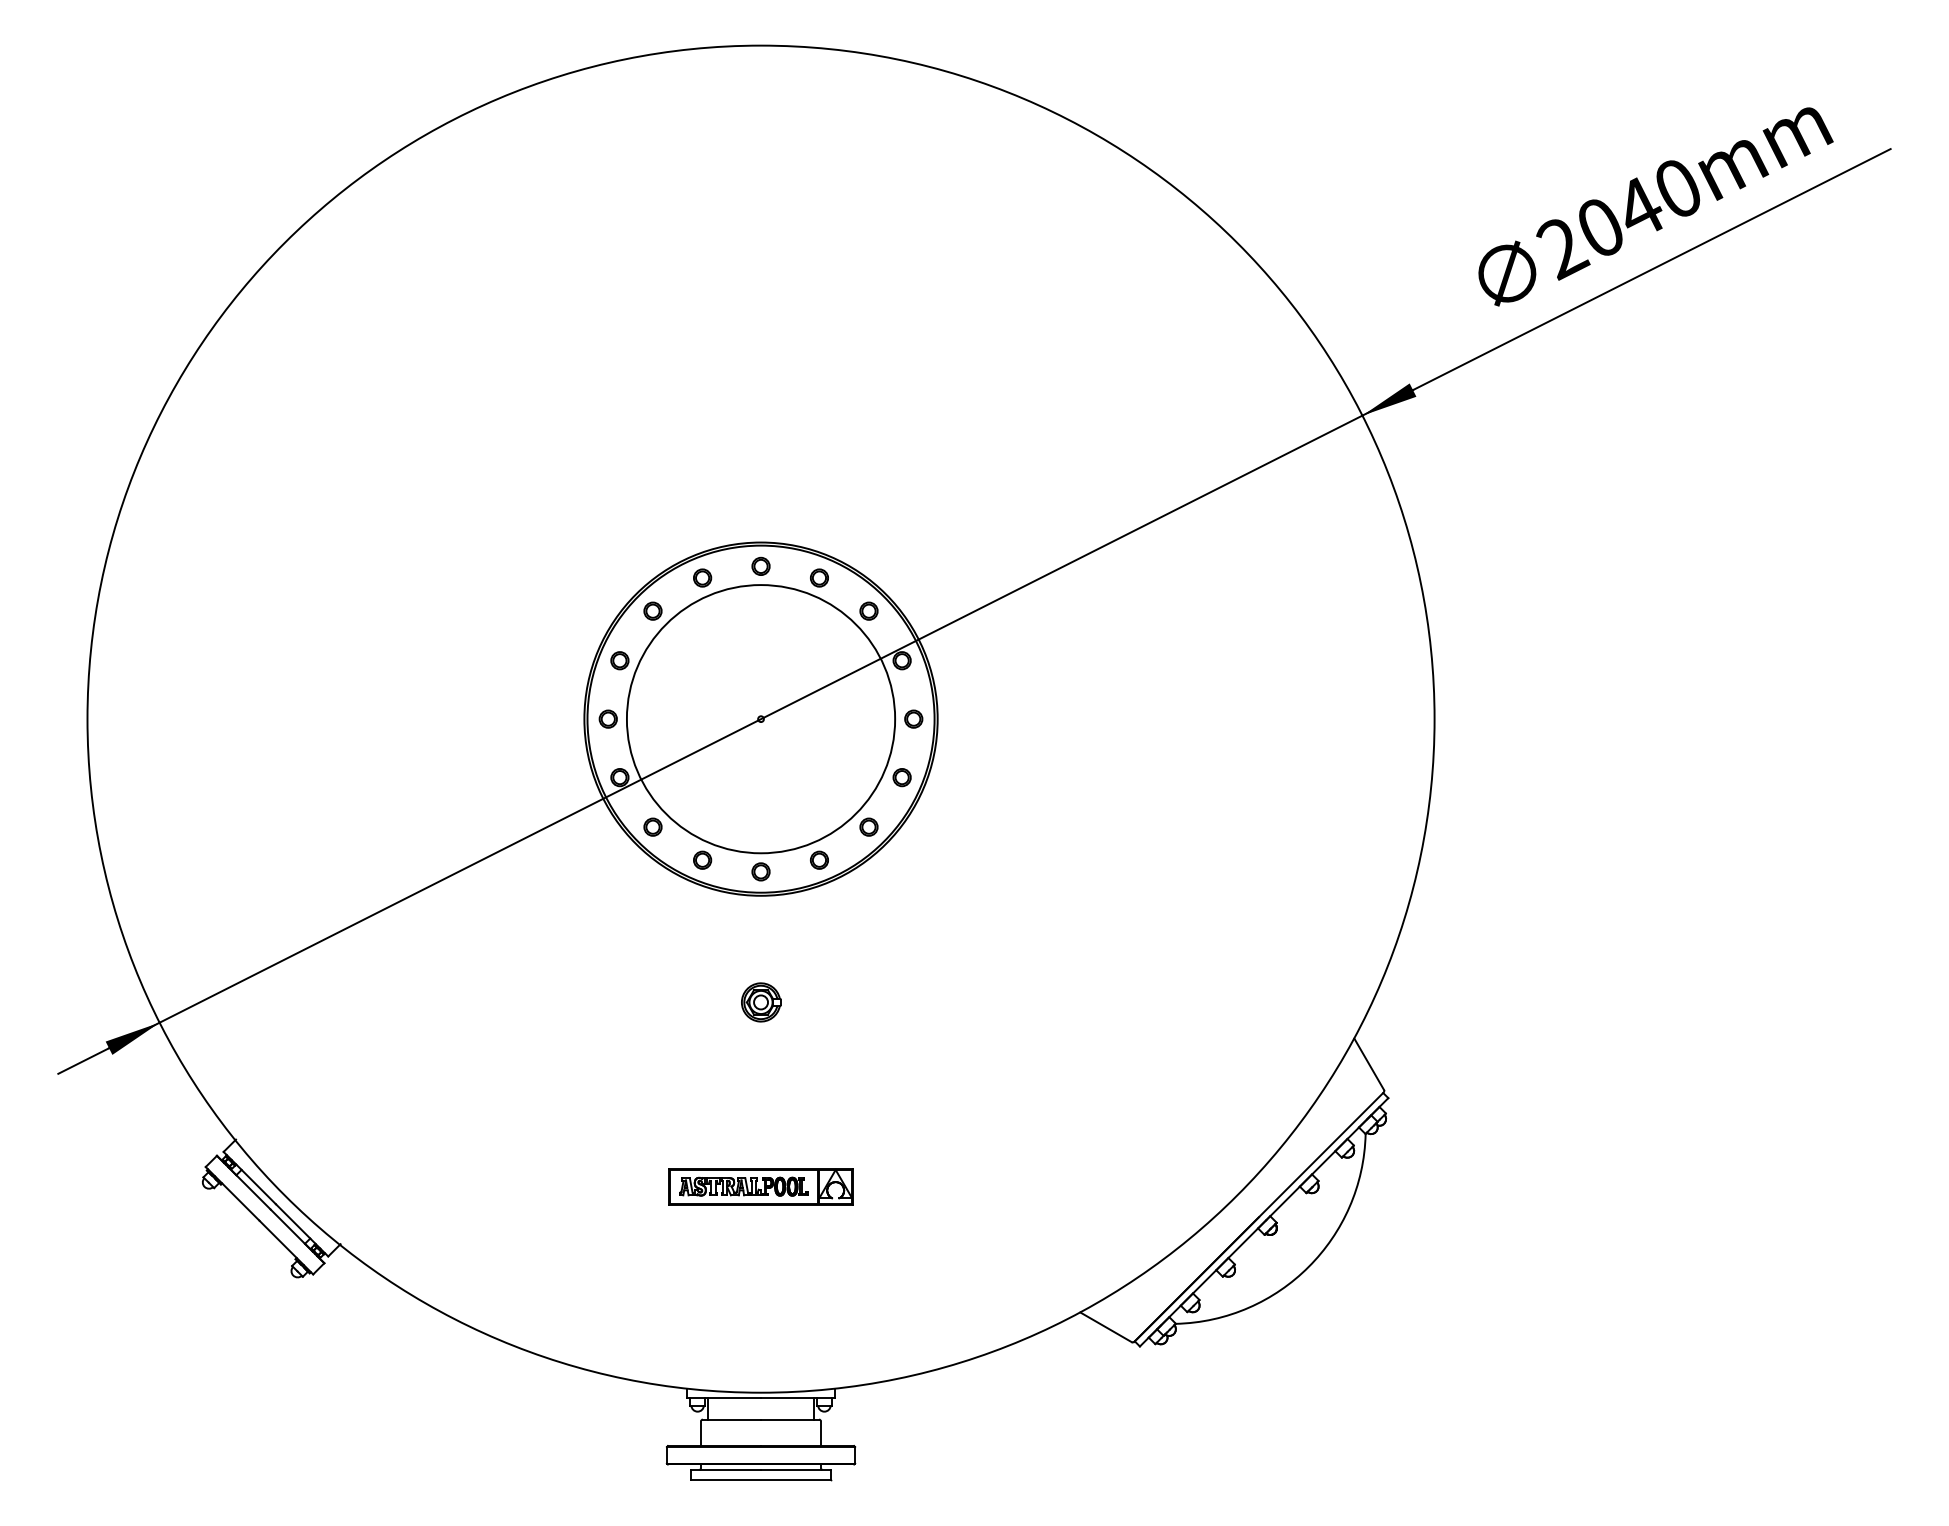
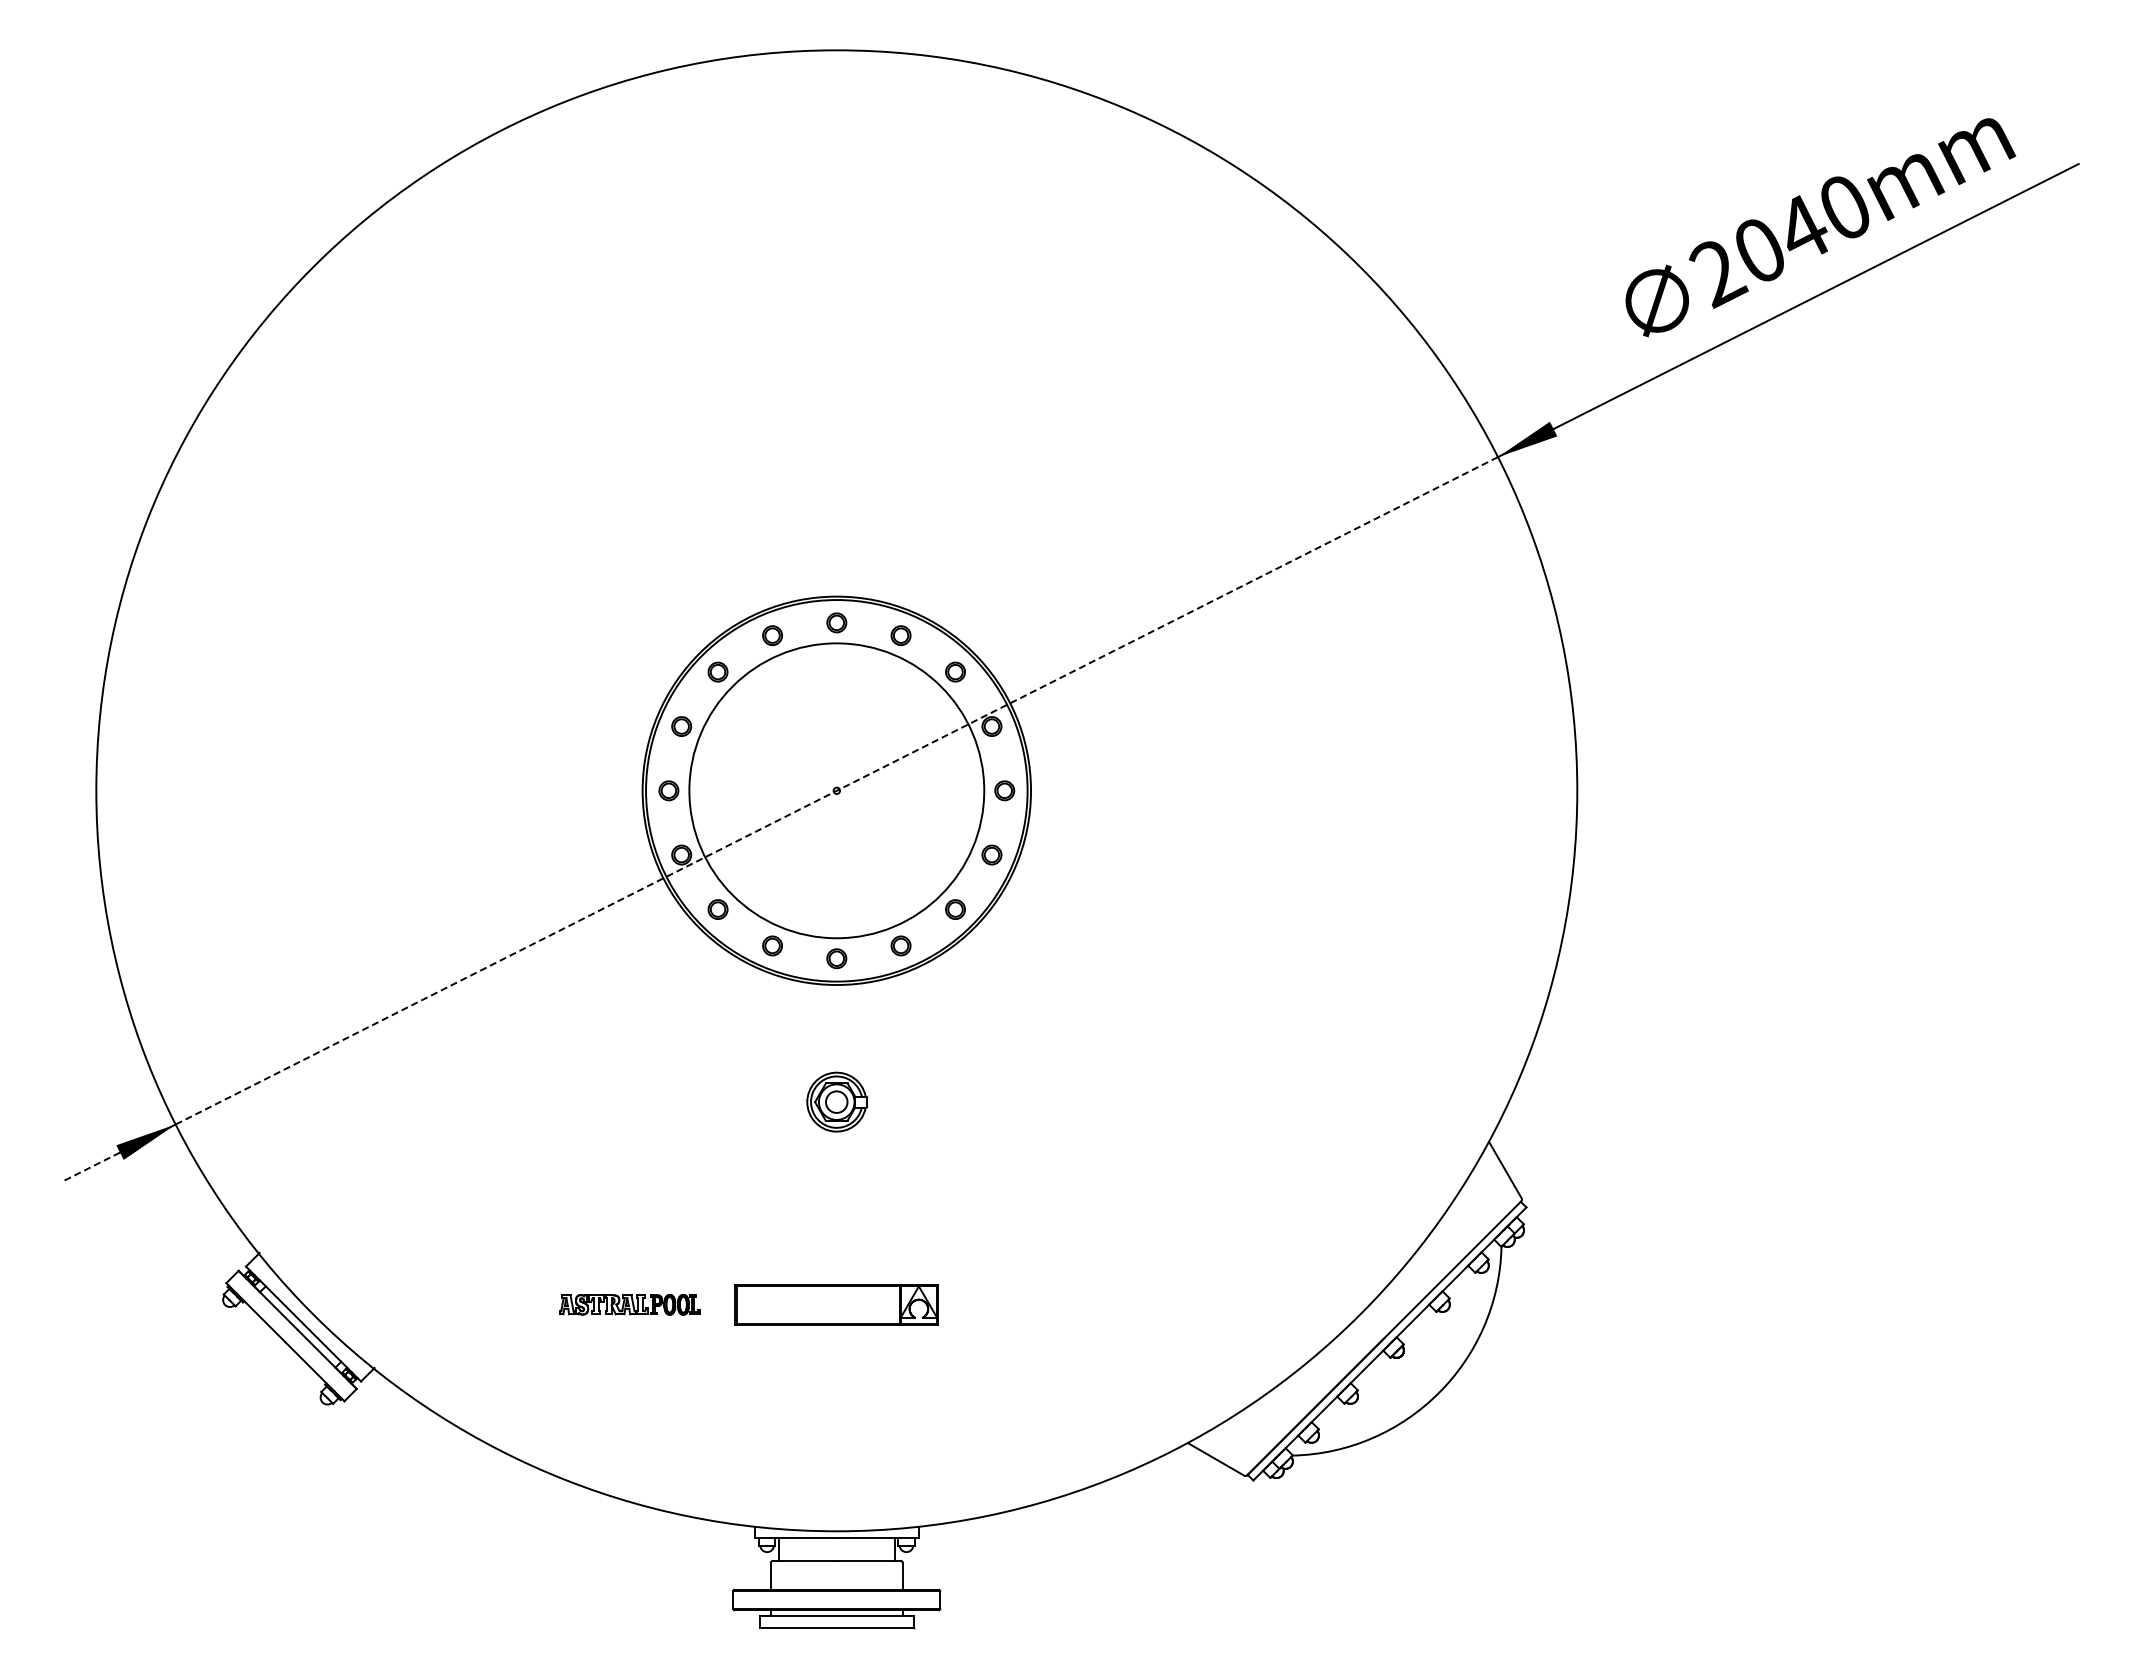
line: (761, 718) -> (837, 790), solid -> dashed
part: (760, 1002) -> (836, 1102), size x1.4
line: (83, 1060) -> (91, 1166), solid -> dashed
part: (743, 1186) -> (629, 1304), moved

